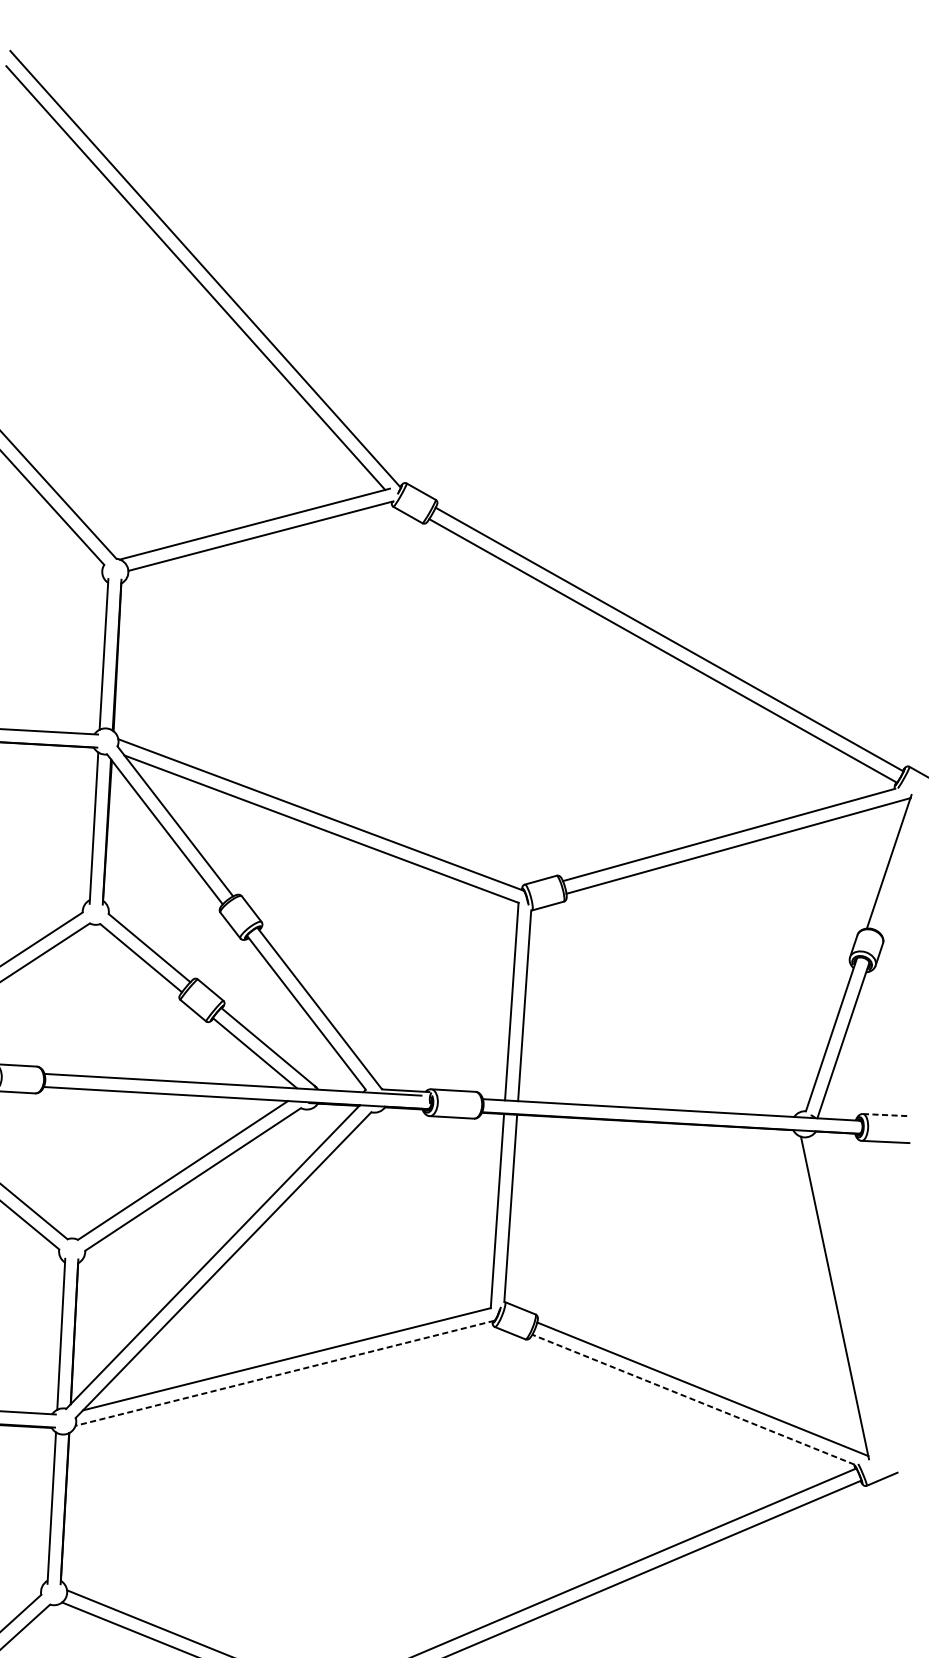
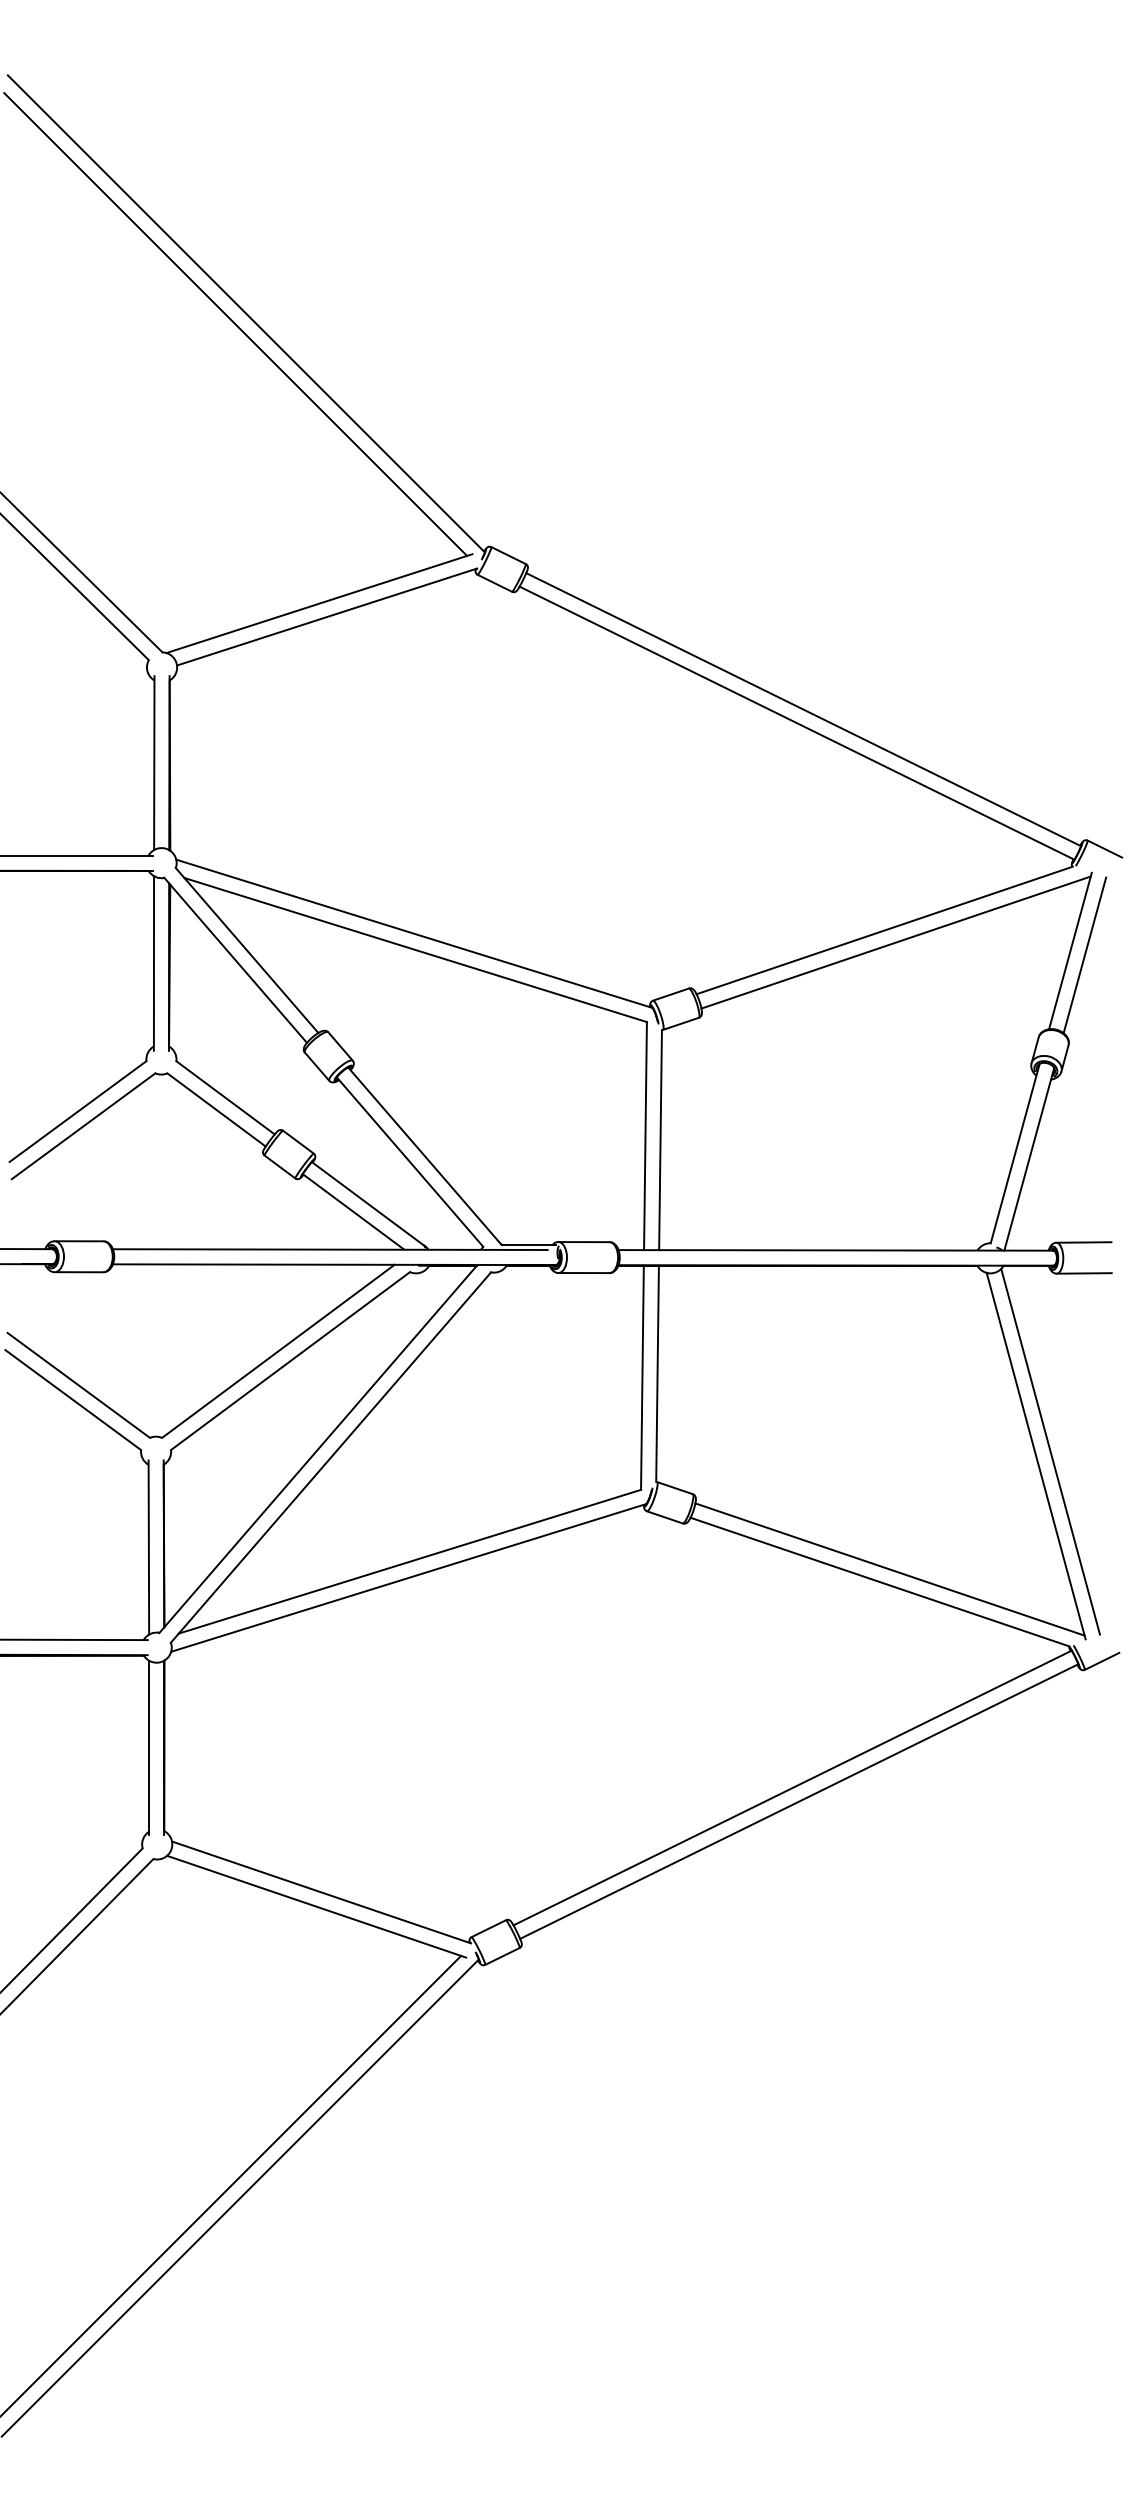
line: (901, 866) -> (1084, 955), added
line: (886, 1115) -> (1083, 1242), dashed -> solid
line: (847, 1294) -> (1050, 1451), added
line: (284, 1372) -> (408, 1577), dashed -> solid
line: (693, 1399) -> (879, 1581), dashed -> solid

